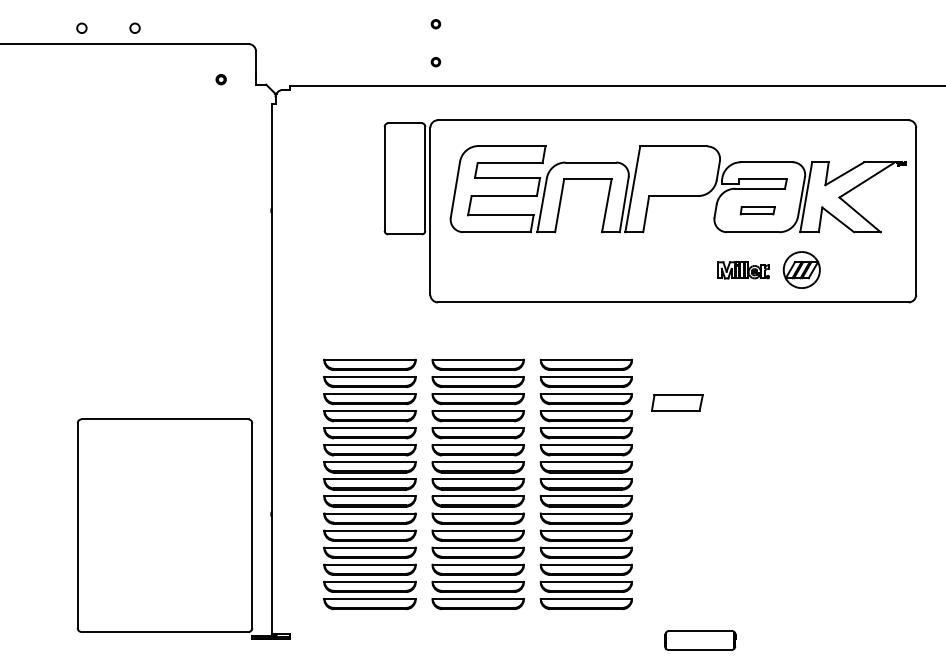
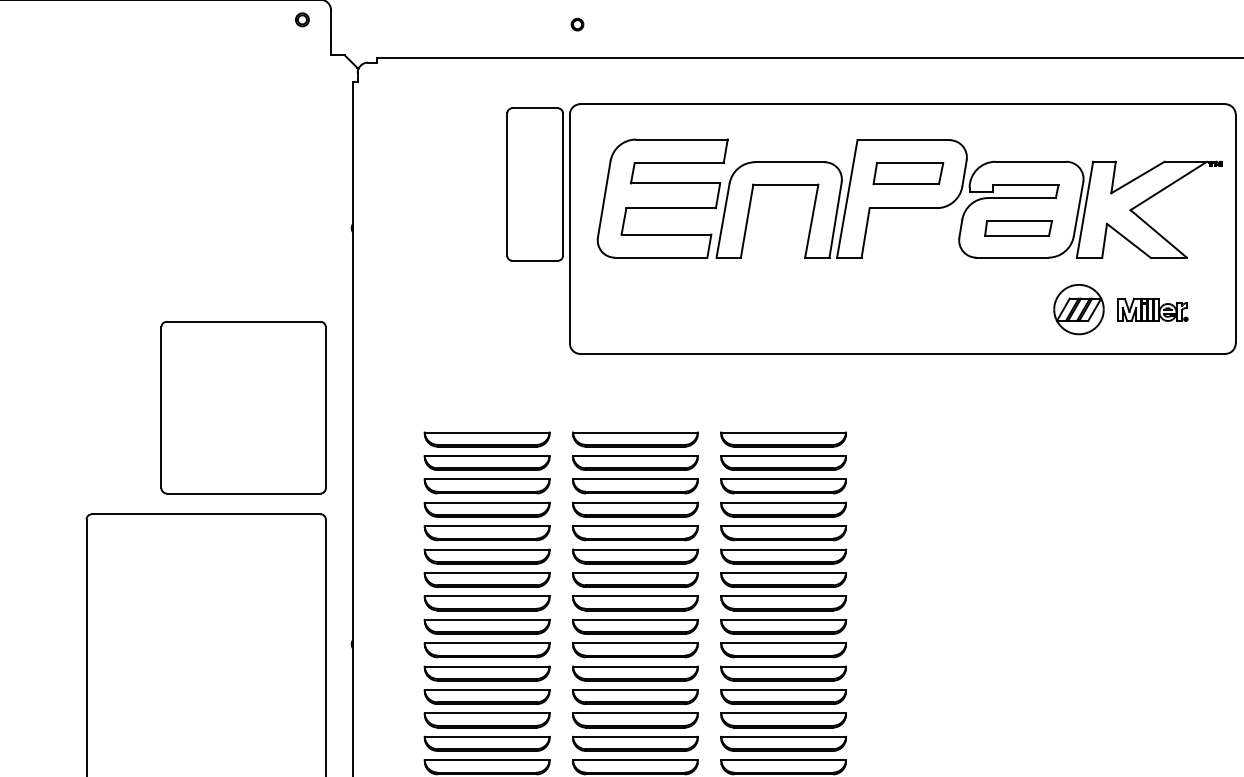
part: (220, 79) -> (301, 19), moved
part: (757, 210) -> (1018, 227), size x1.43
part: (743, 270) -> (1152, 310), moved
part: (192, 341) -> (243, 407), added
part: (677, 402) -> (908, 173), moved

